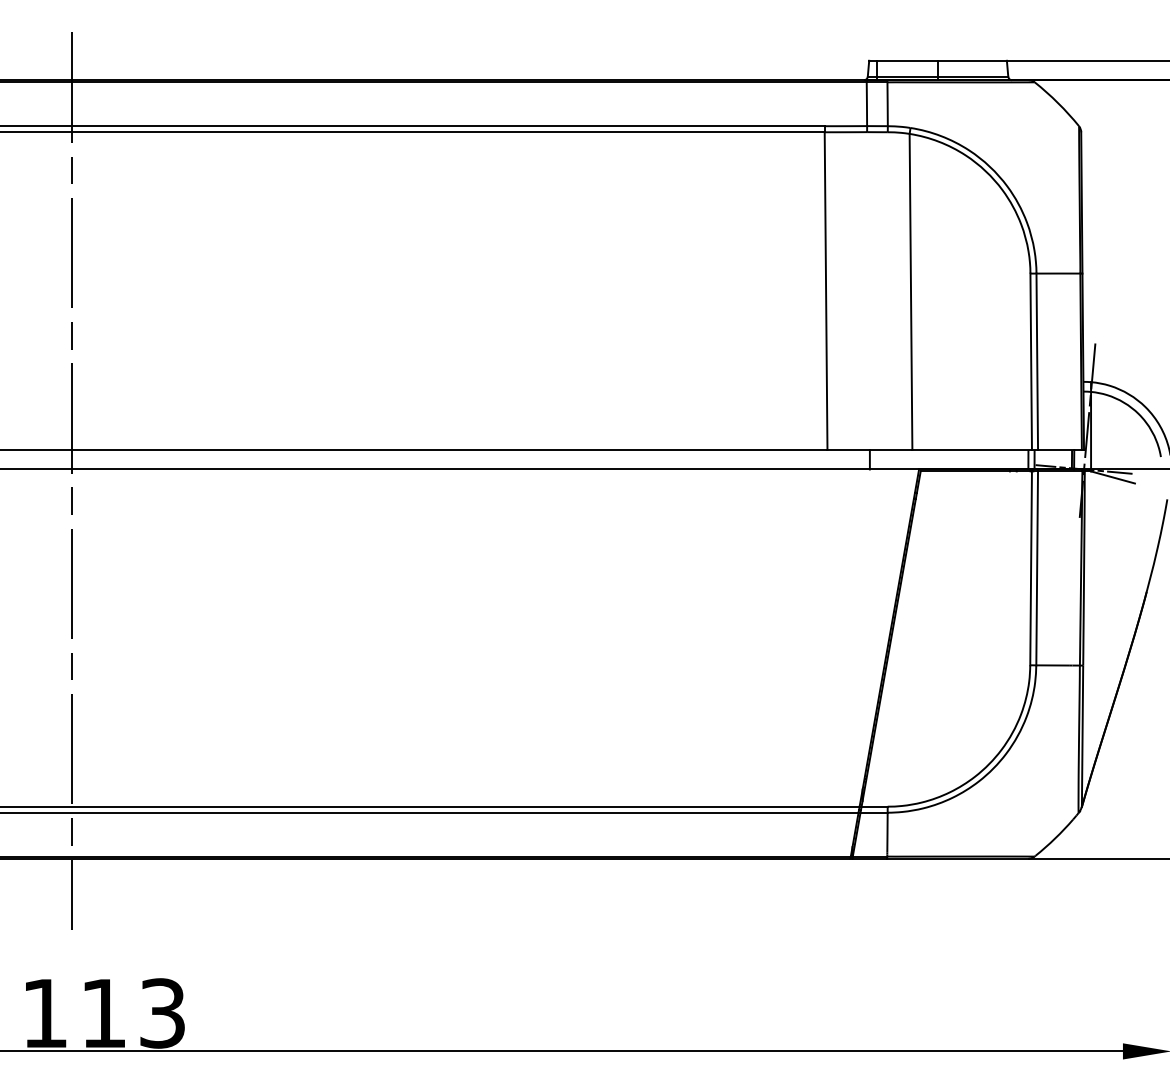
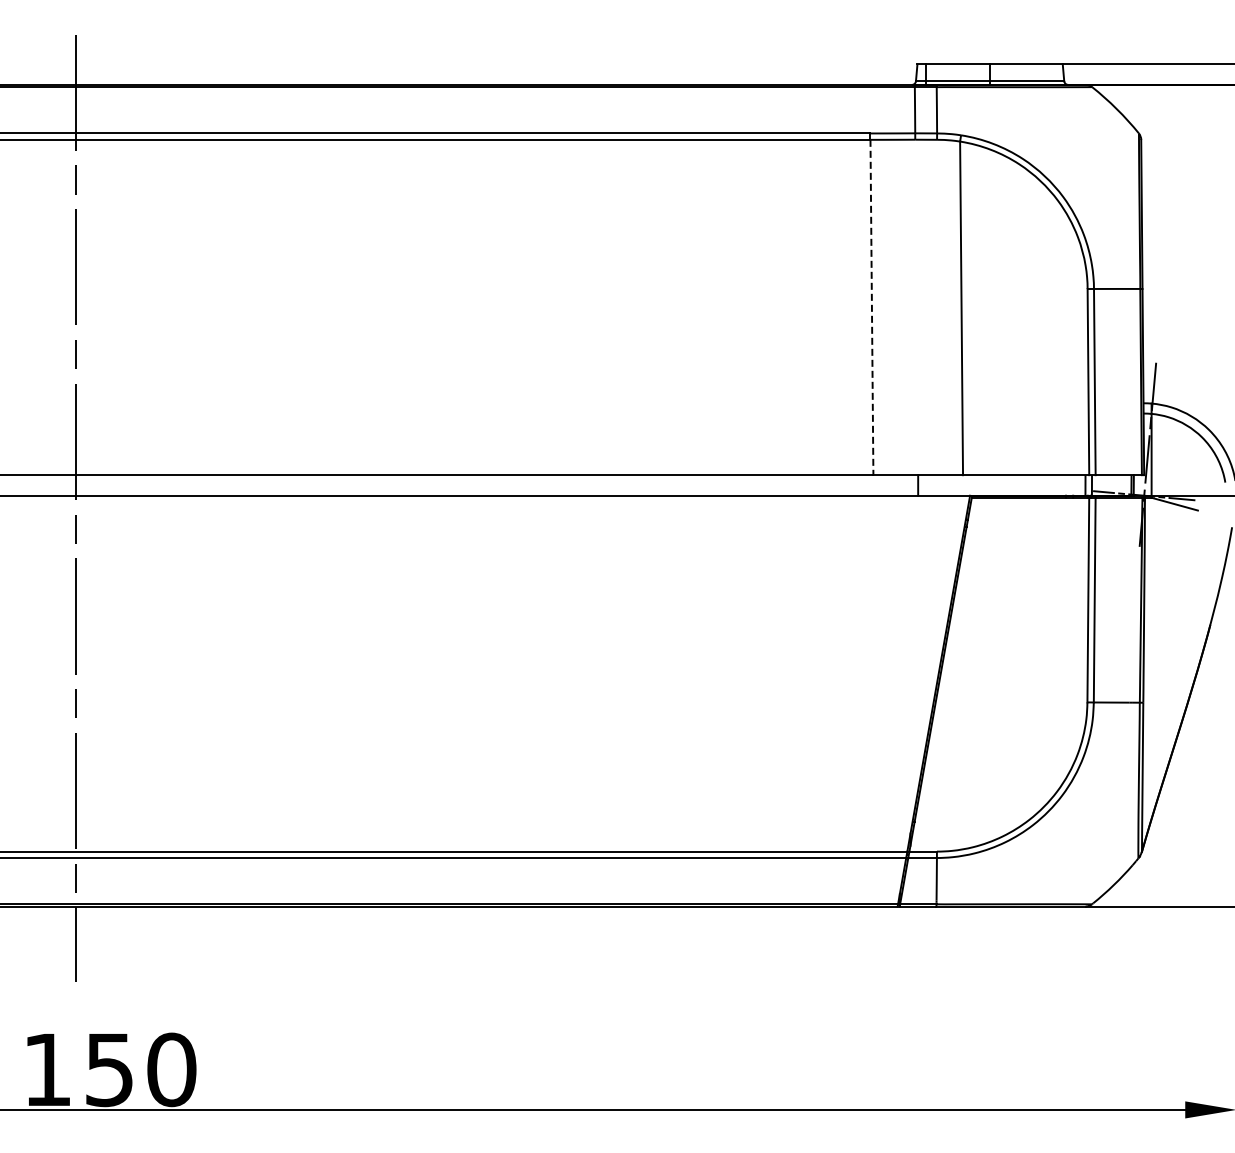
line: (825, 291) -> (871, 307), solid -> dashed
text: (133, 1013) -> (141, 1069), 113 -> 150

